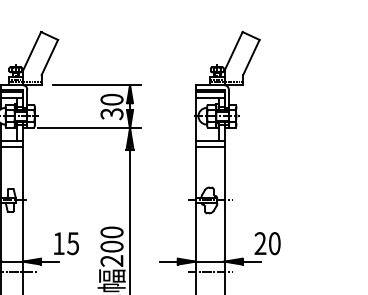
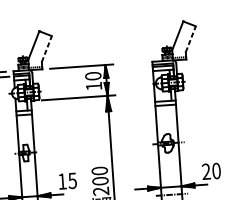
line: (50, 57) -> (47, 49), solid -> dashed
line: (251, 57) -> (190, 39), solid -> dashed
text: (111, 114) -> (93, 86), 30 -> 10

